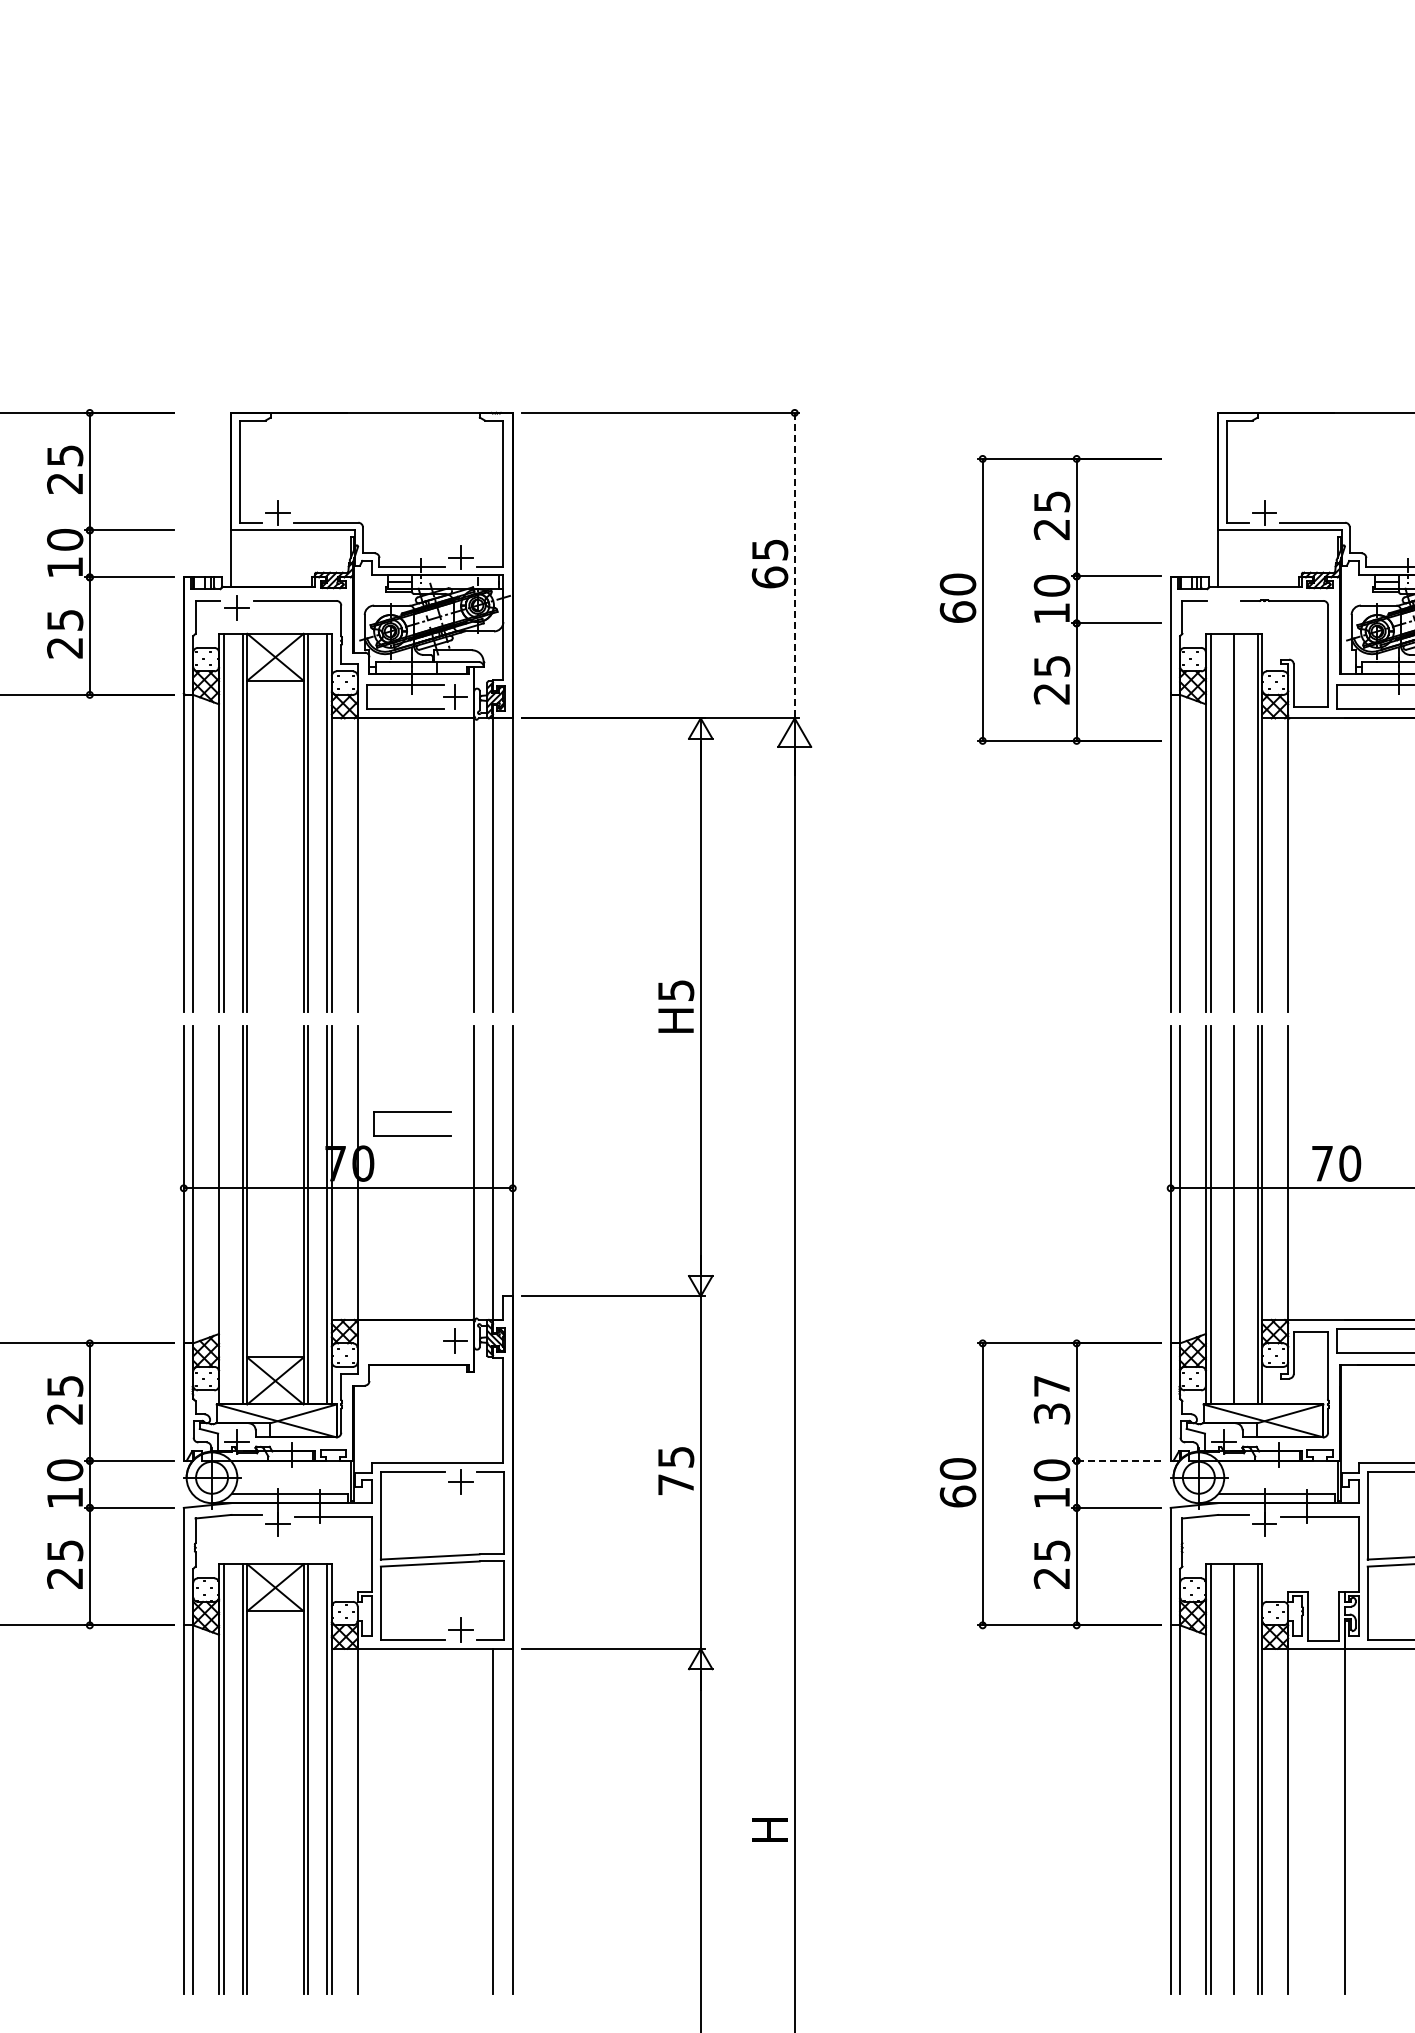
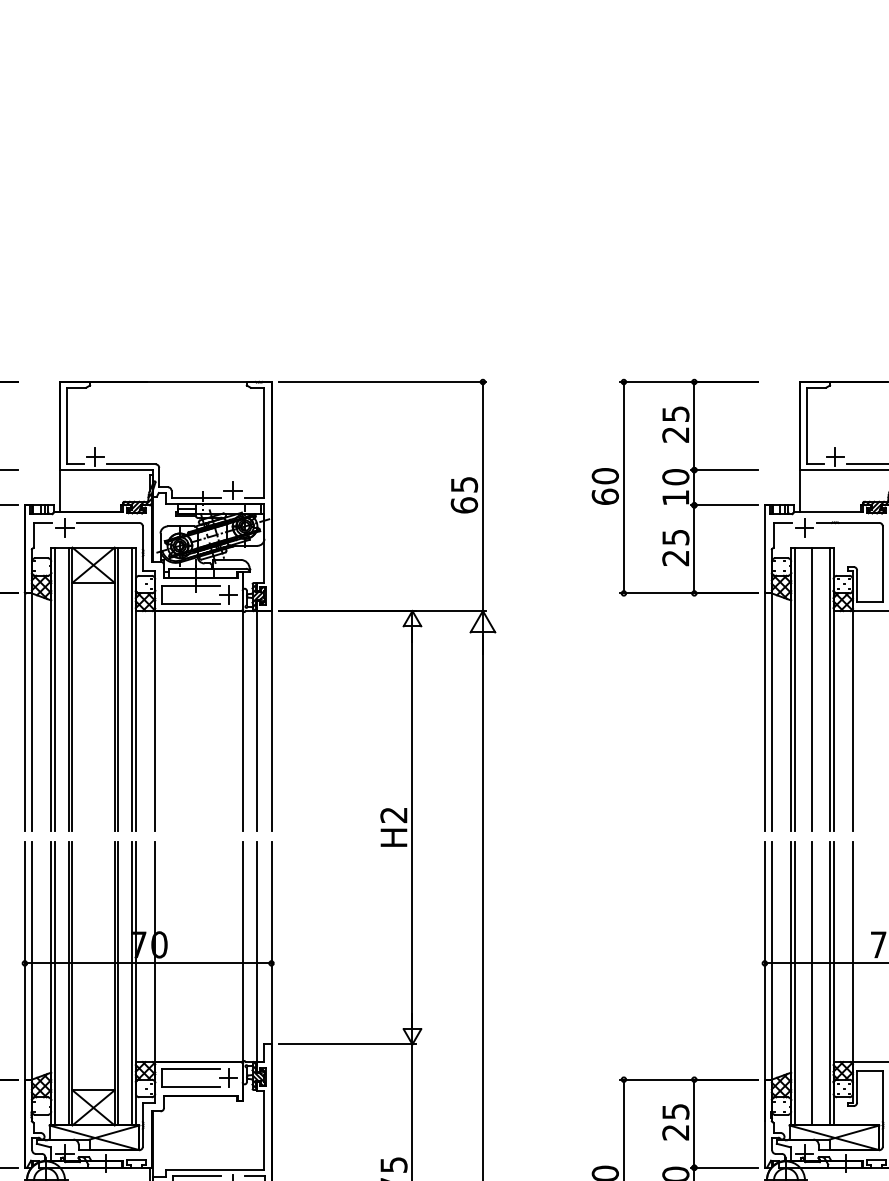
line: (794, 565) -> (482, 496), dashed -> solid
part: (1050, 599) -> (674, 487), moved
part: (1223, 607) -> (804, 527), added
text: (675, 990) -> (393, 815), H5 -> H2
part: (412, 1112) -> (191, 1069), moved
line: (223, 1215) -> (54, 983), added
text: (1052, 1400) -> (676, 1122), 37 -> 25
line: (1116, 1460) -> (724, 1167), dashed -> solid

